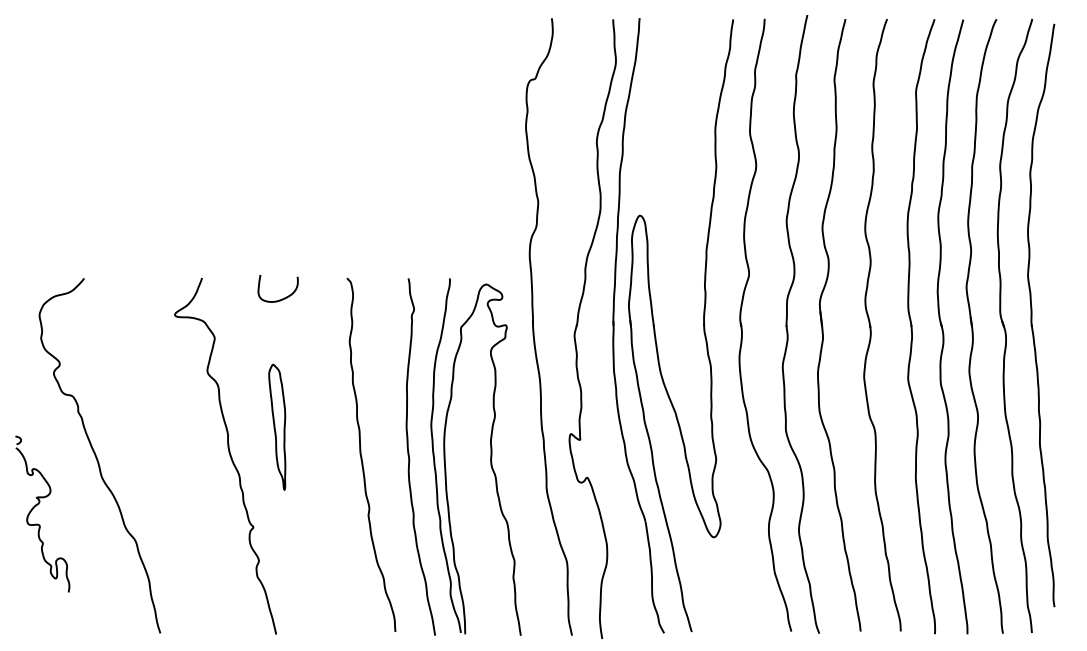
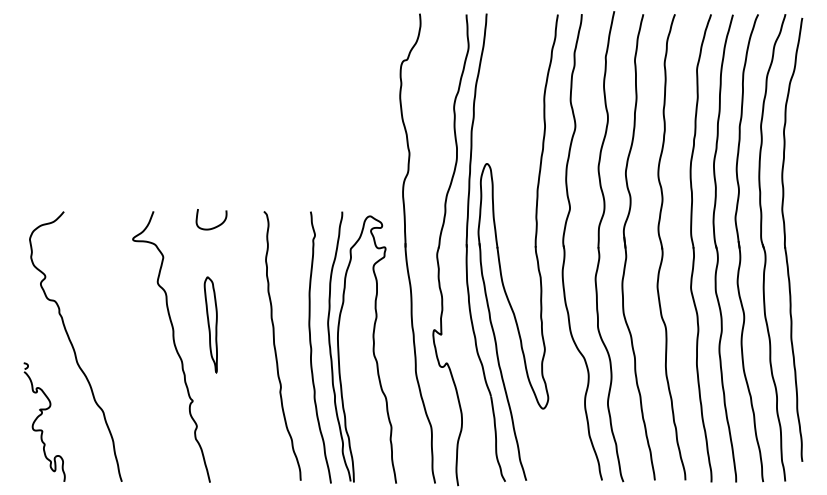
part: (36, 506) -> (39, 416), moved

